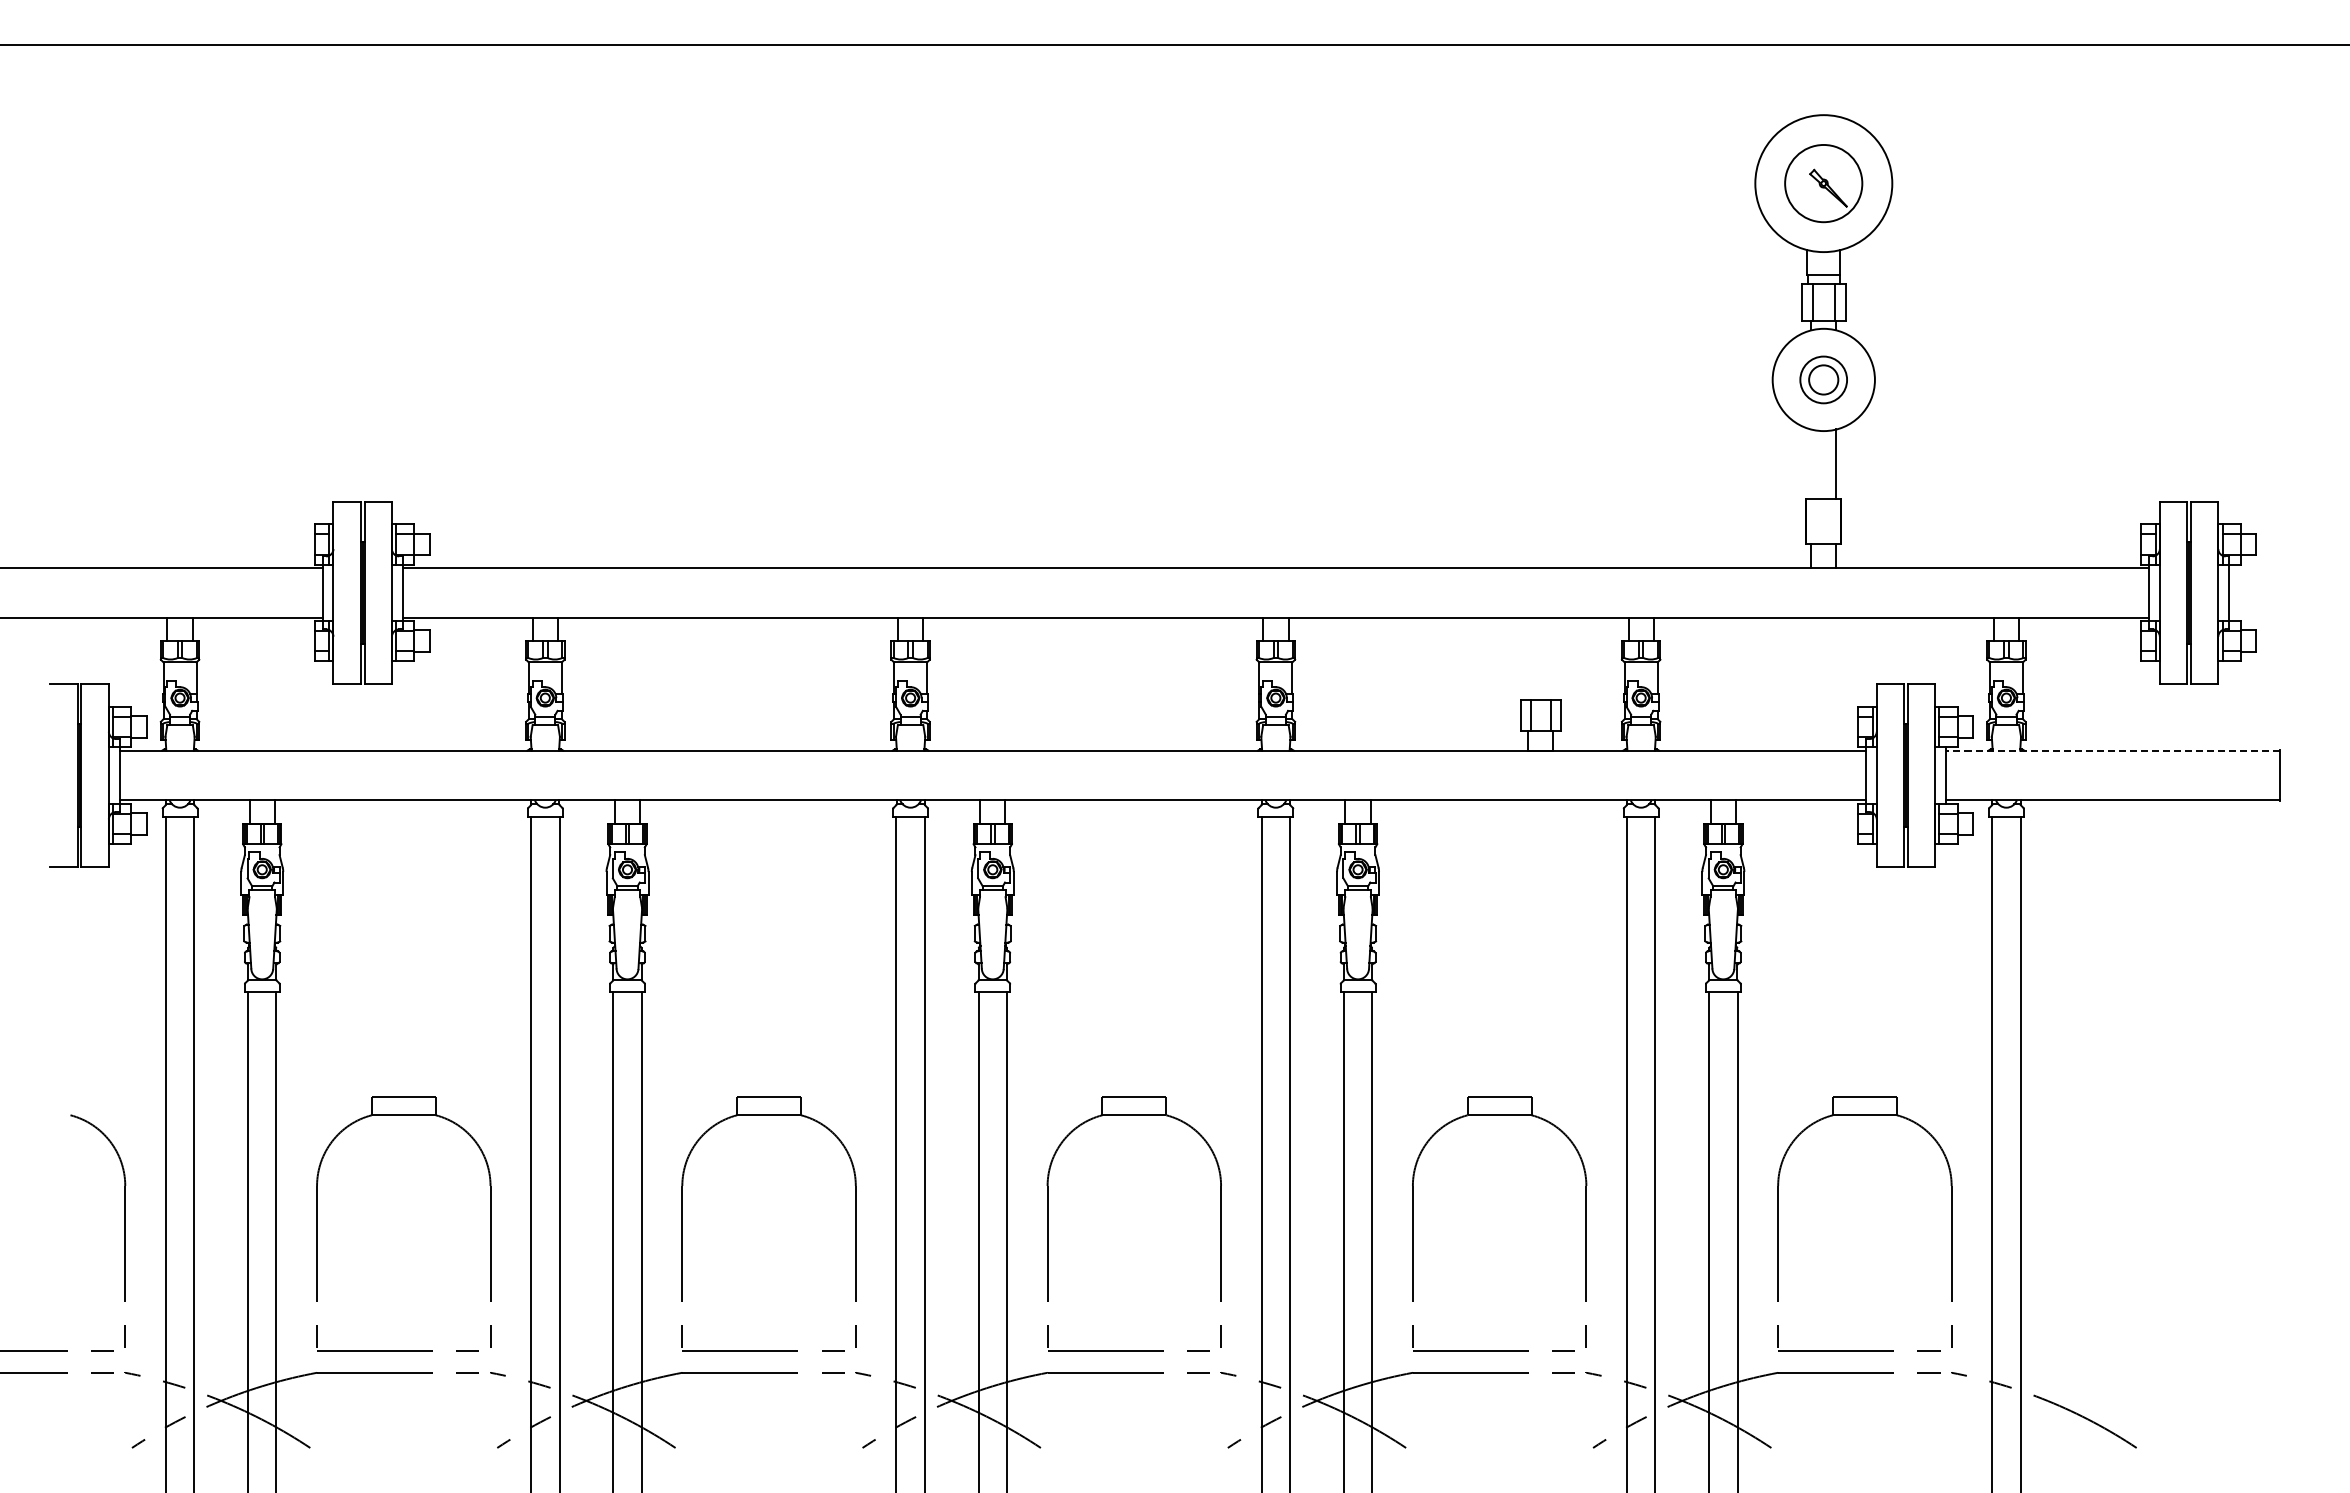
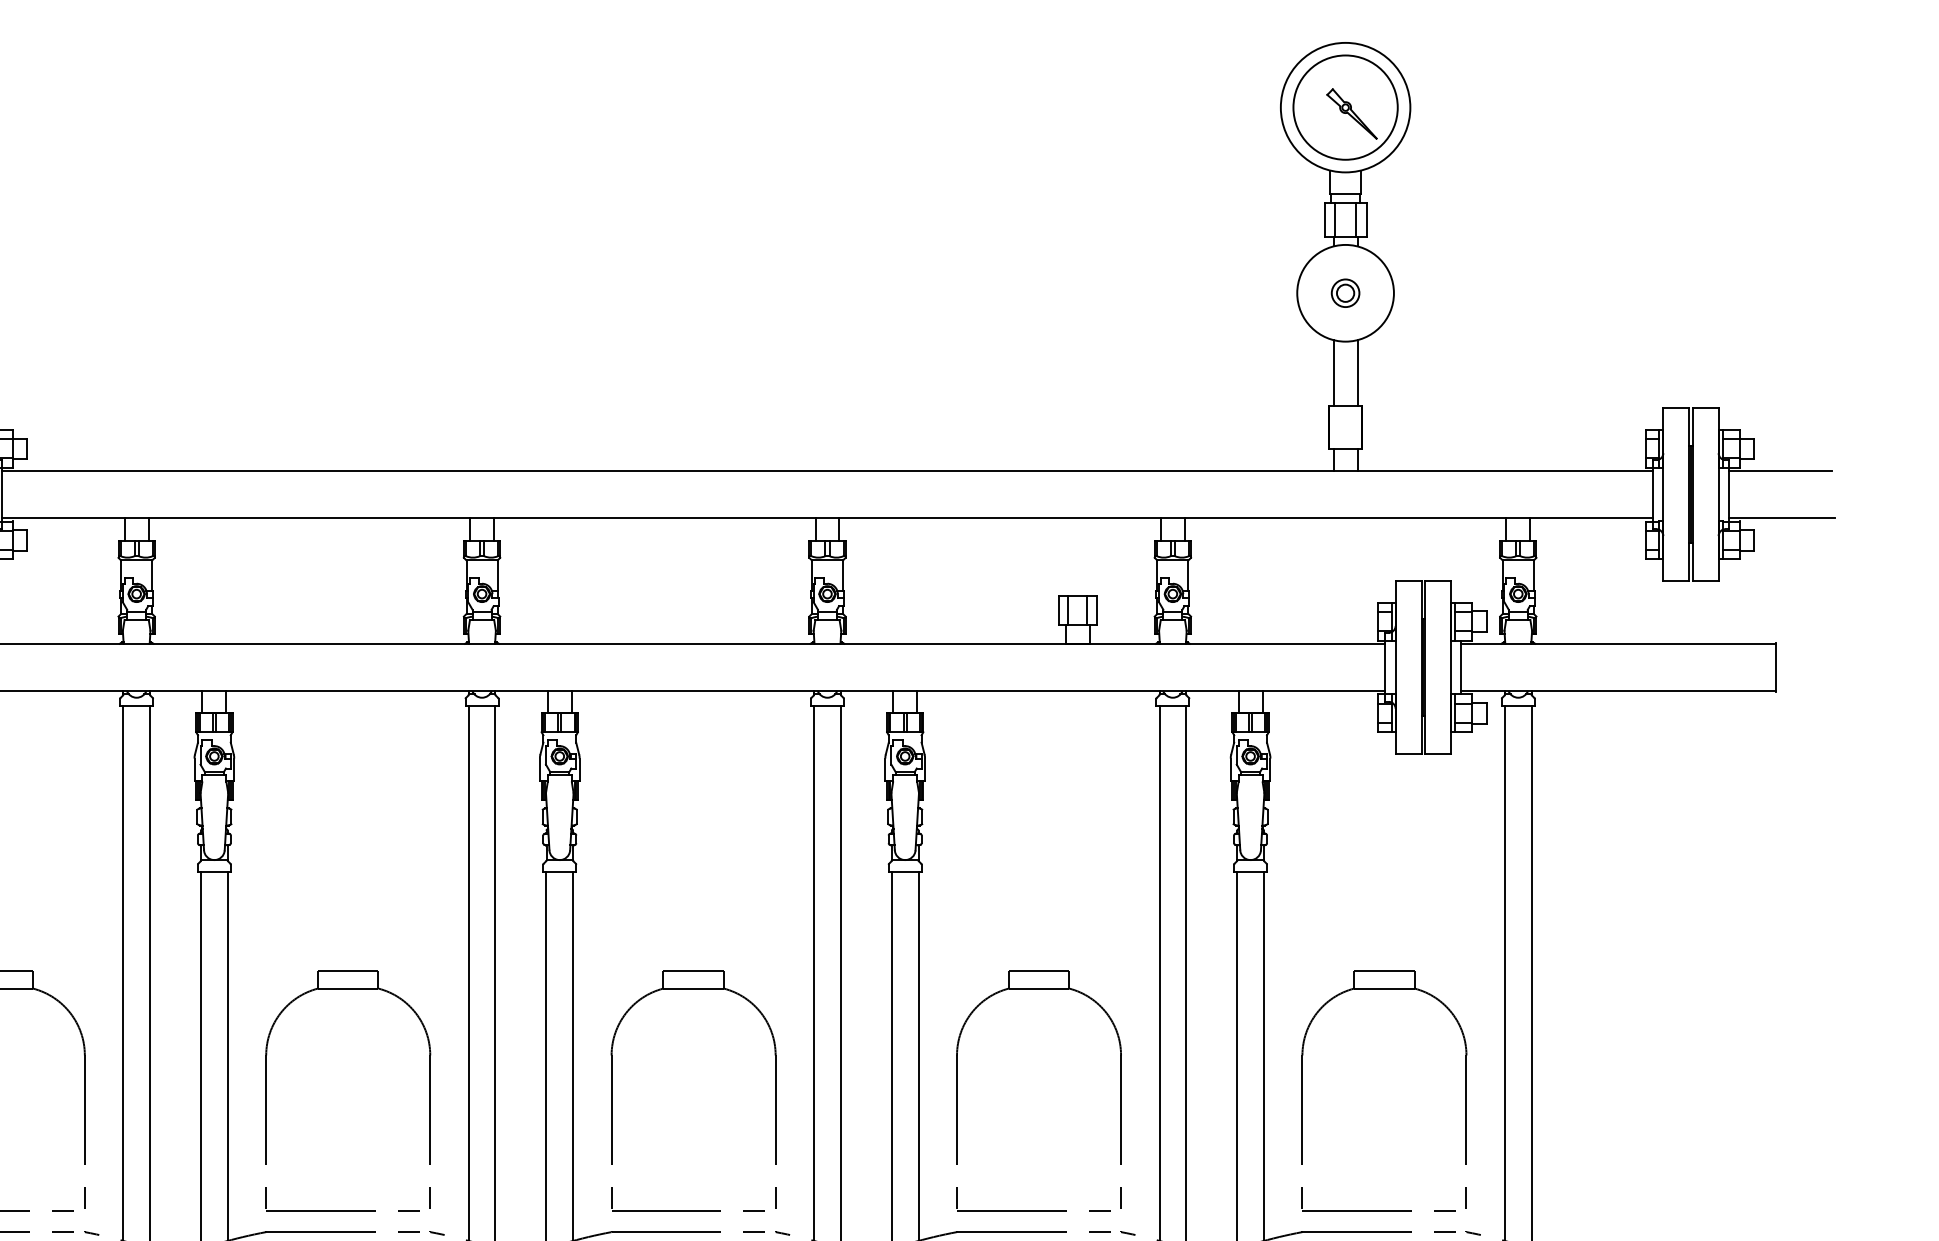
part: (1823, 183) -> (1345, 107), size x1.43
part: (1823, 379) -> (1345, 292), size x0.62
line: (1811, 463) -> (1333, 372), added
line: (2283, 568) -> (1780, 471), added
line: (2285, 617) -> (1782, 517), added
line: (2112, 750) -> (1618, 643), dashed -> solid

